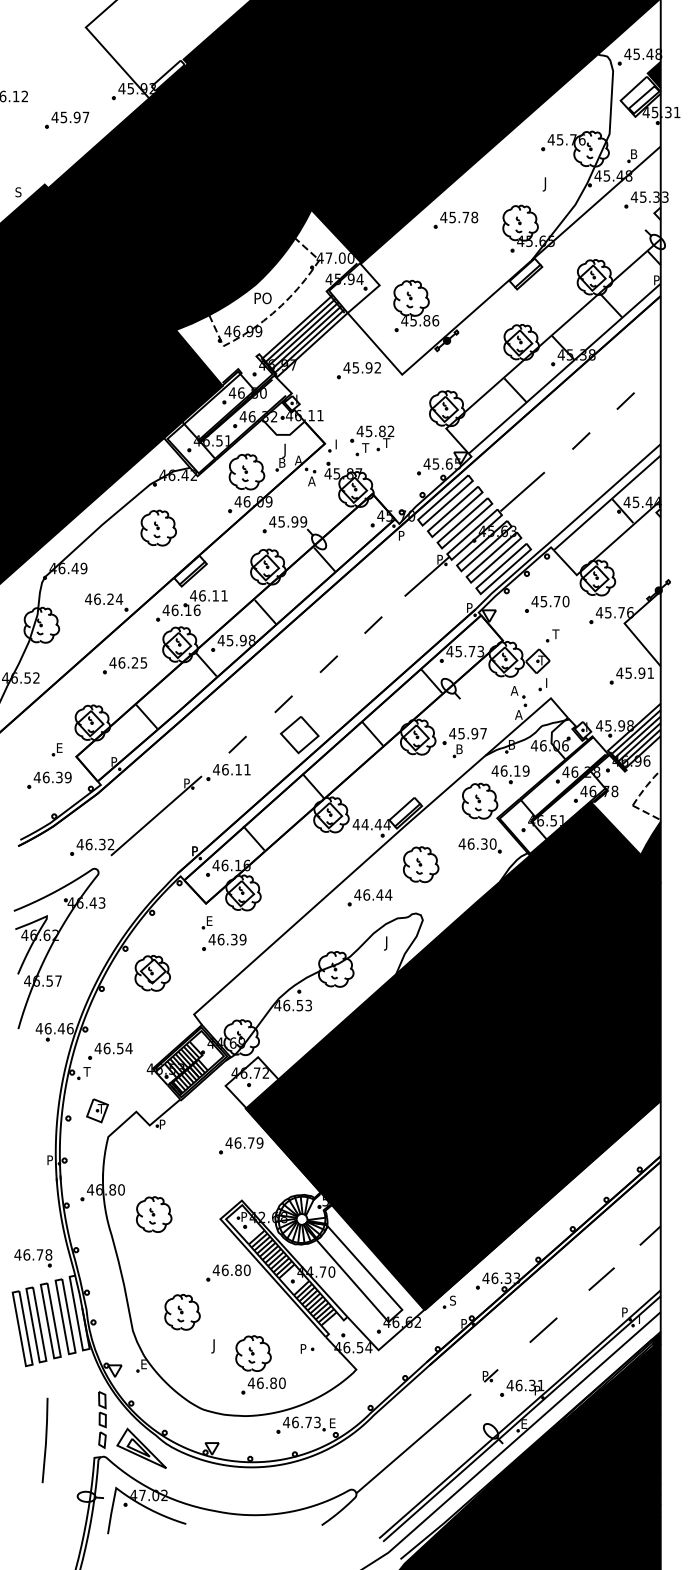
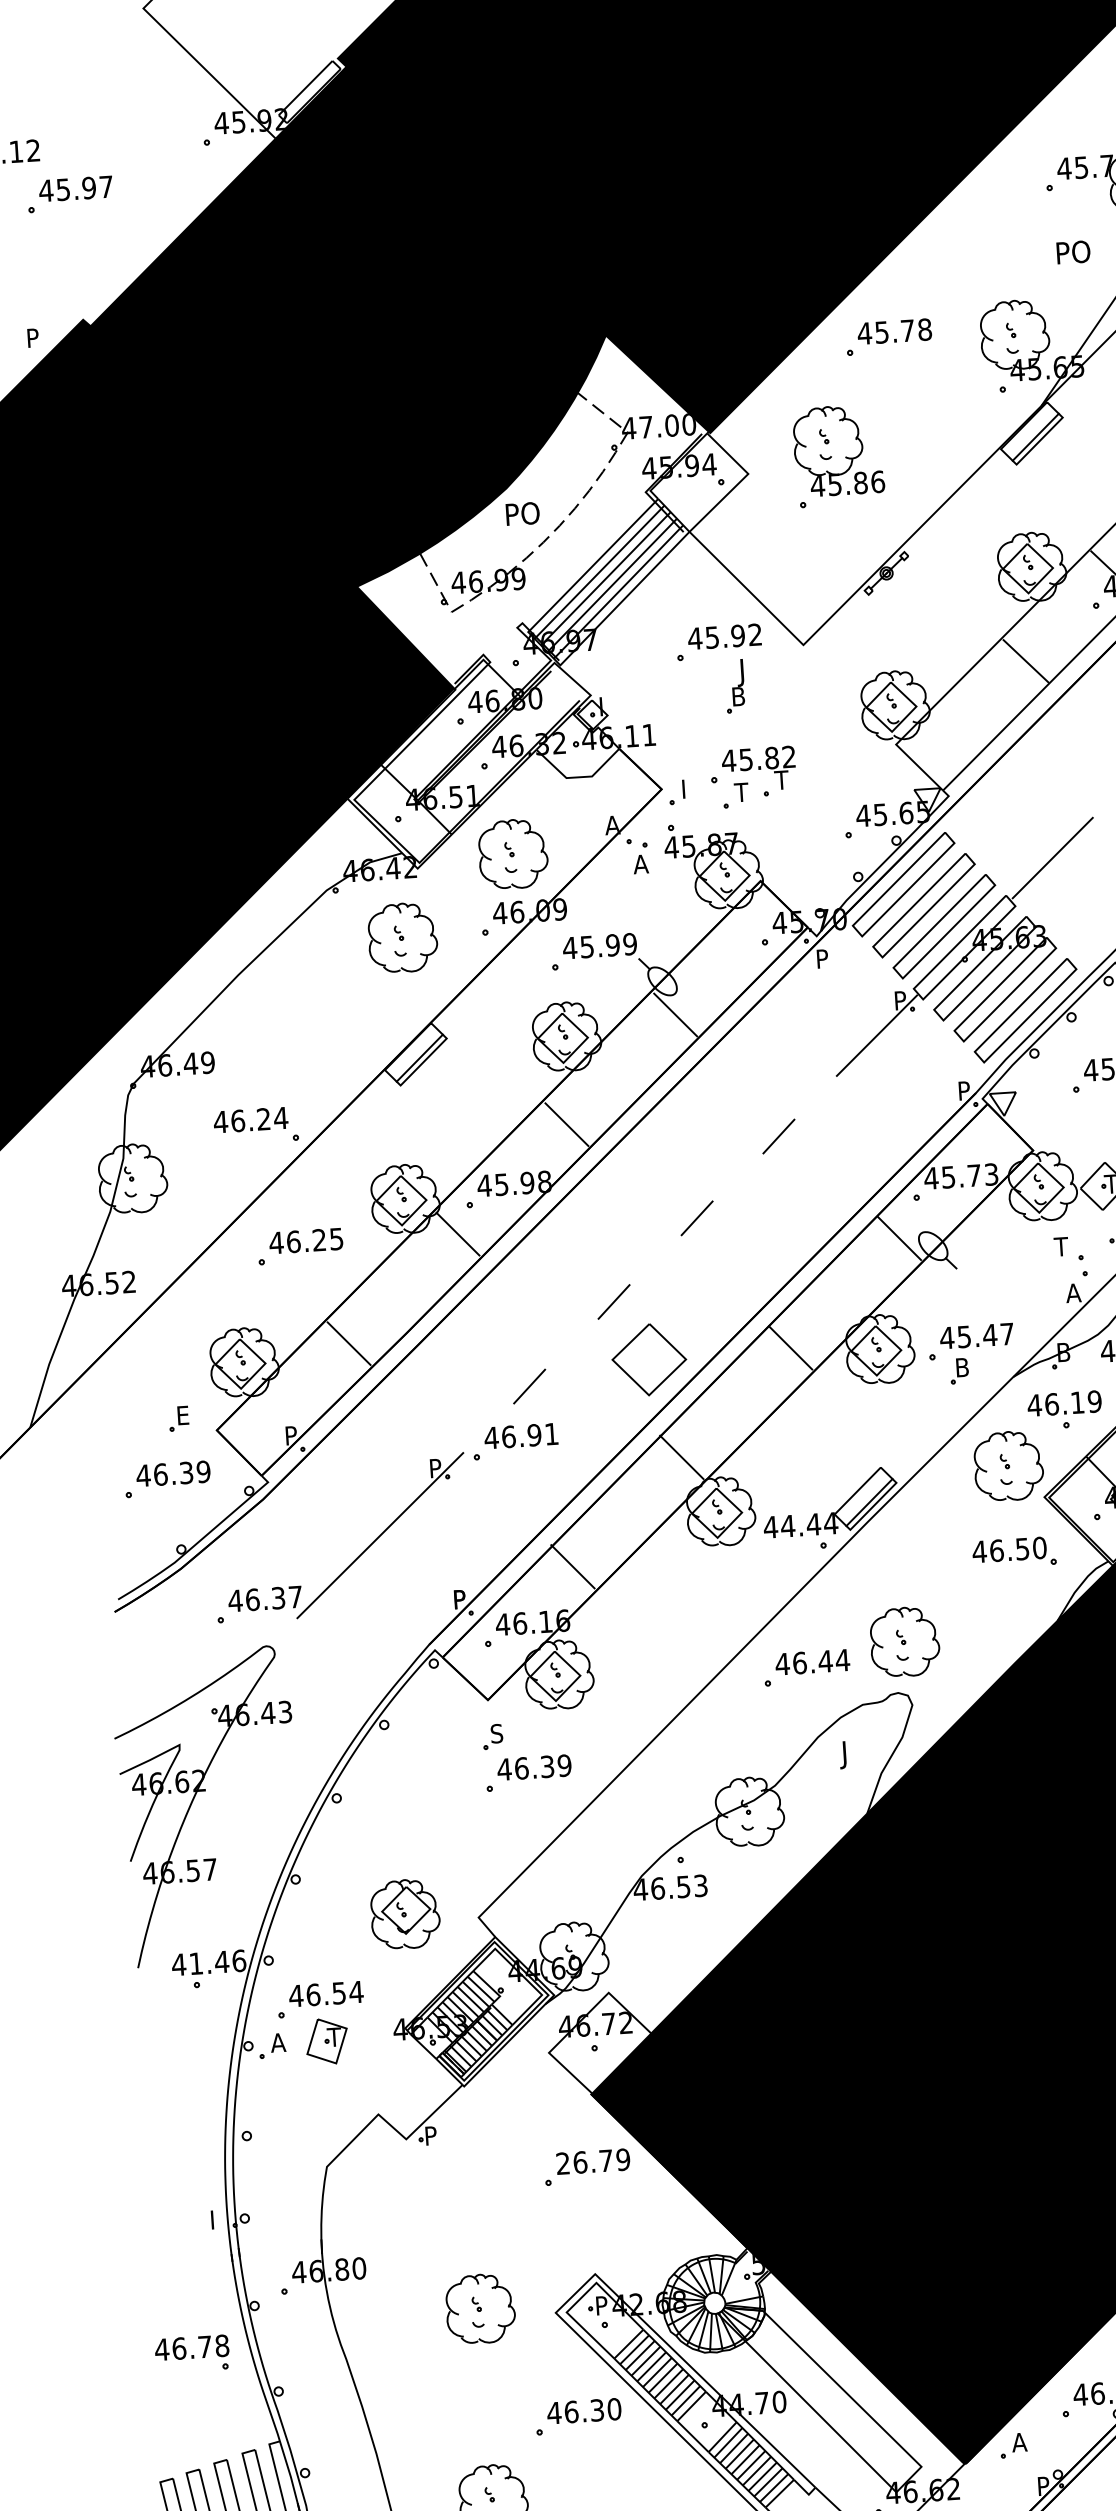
part: (67, 119) -> (70, 193), moved
text: (551, 184) -> (1070, 255), J -> PO
text: (18, 192) -> (33, 338), S -> P
part: (416, 305) -> (838, 454), moved
part: (280, 457) -> (734, 686), moved
part: (158, 527) -> (402, 936), moved
part: (191, 605) -> (422, 1121), removed
text: (514, 690) -> (1061, 1246), A -> T
text: (474, 733) -> (989, 1334), 45.97 -> 45.47
text: (238, 769) -> (534, 1434), 46.11 -> 46.91
text: (484, 843) -> (1022, 1547), 46.30 -> 46.50
text: (110, 844) -> (294, 1597), 46.32 -> 46.37
part: (421, 864) -> (905, 1641), moved
text: (209, 921) -> (496, 1734), E -> S
part: (152, 973) -> (404, 1914), moved
text: (47, 1028) -> (194, 1963), 46.46 -> 41.46
text: (87, 1071) -> (278, 2042), T -> A
part: (97, 1110) -> (326, 2040), moved
text: (228, 1142) -> (561, 2162), 46.79 -> 26.79
text: (50, 1158) -> (217, 2216), P -> I
part: (154, 1214) -> (481, 2308), moved
part: (33, 1258) -> (192, 2354), moved
text: (238, 1269) -> (597, 2408), 46.80 -> 46.30
text: (453, 1300) -> (1019, 2442), S -> A

